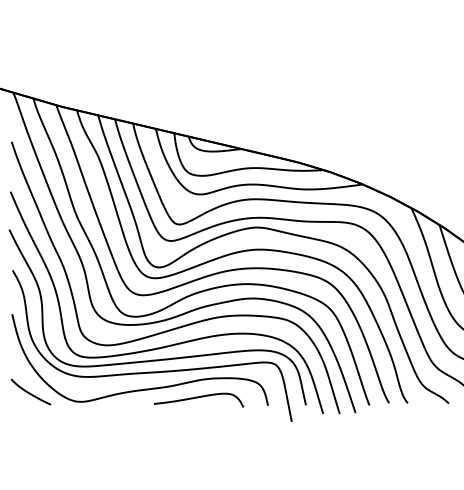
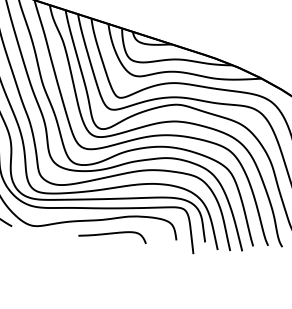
curve: (198, 398) -> (112, 234), moved

